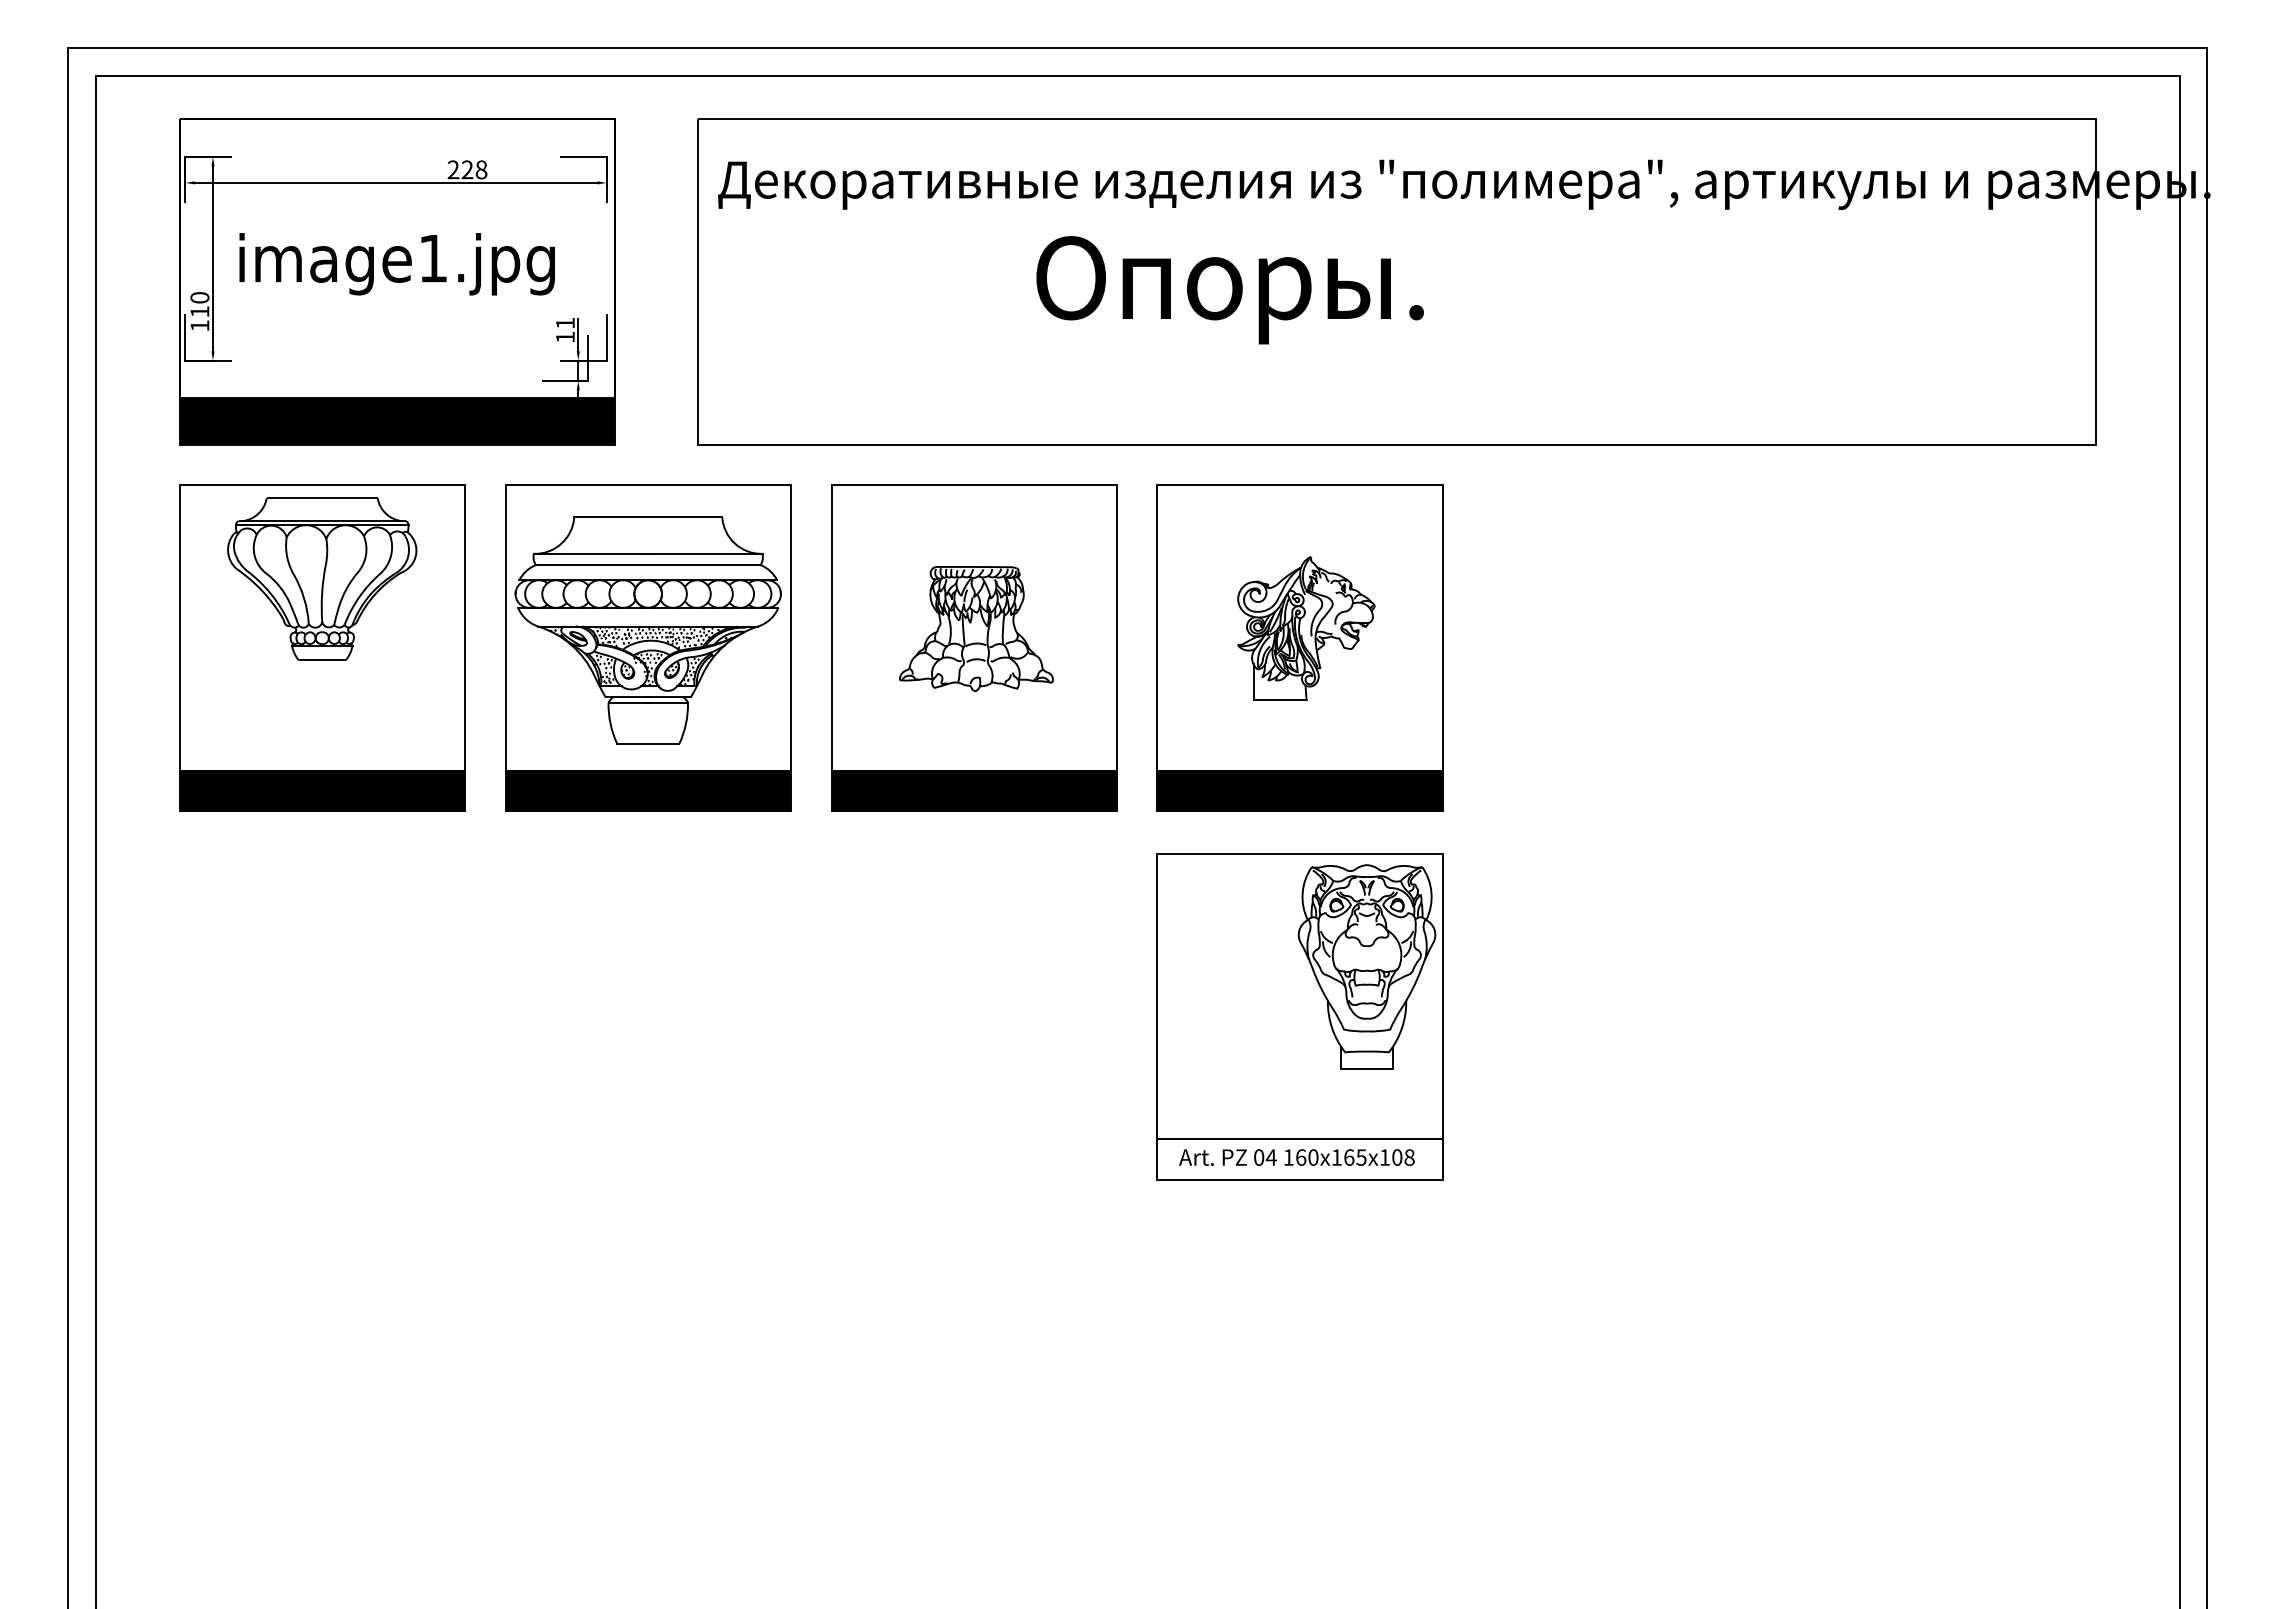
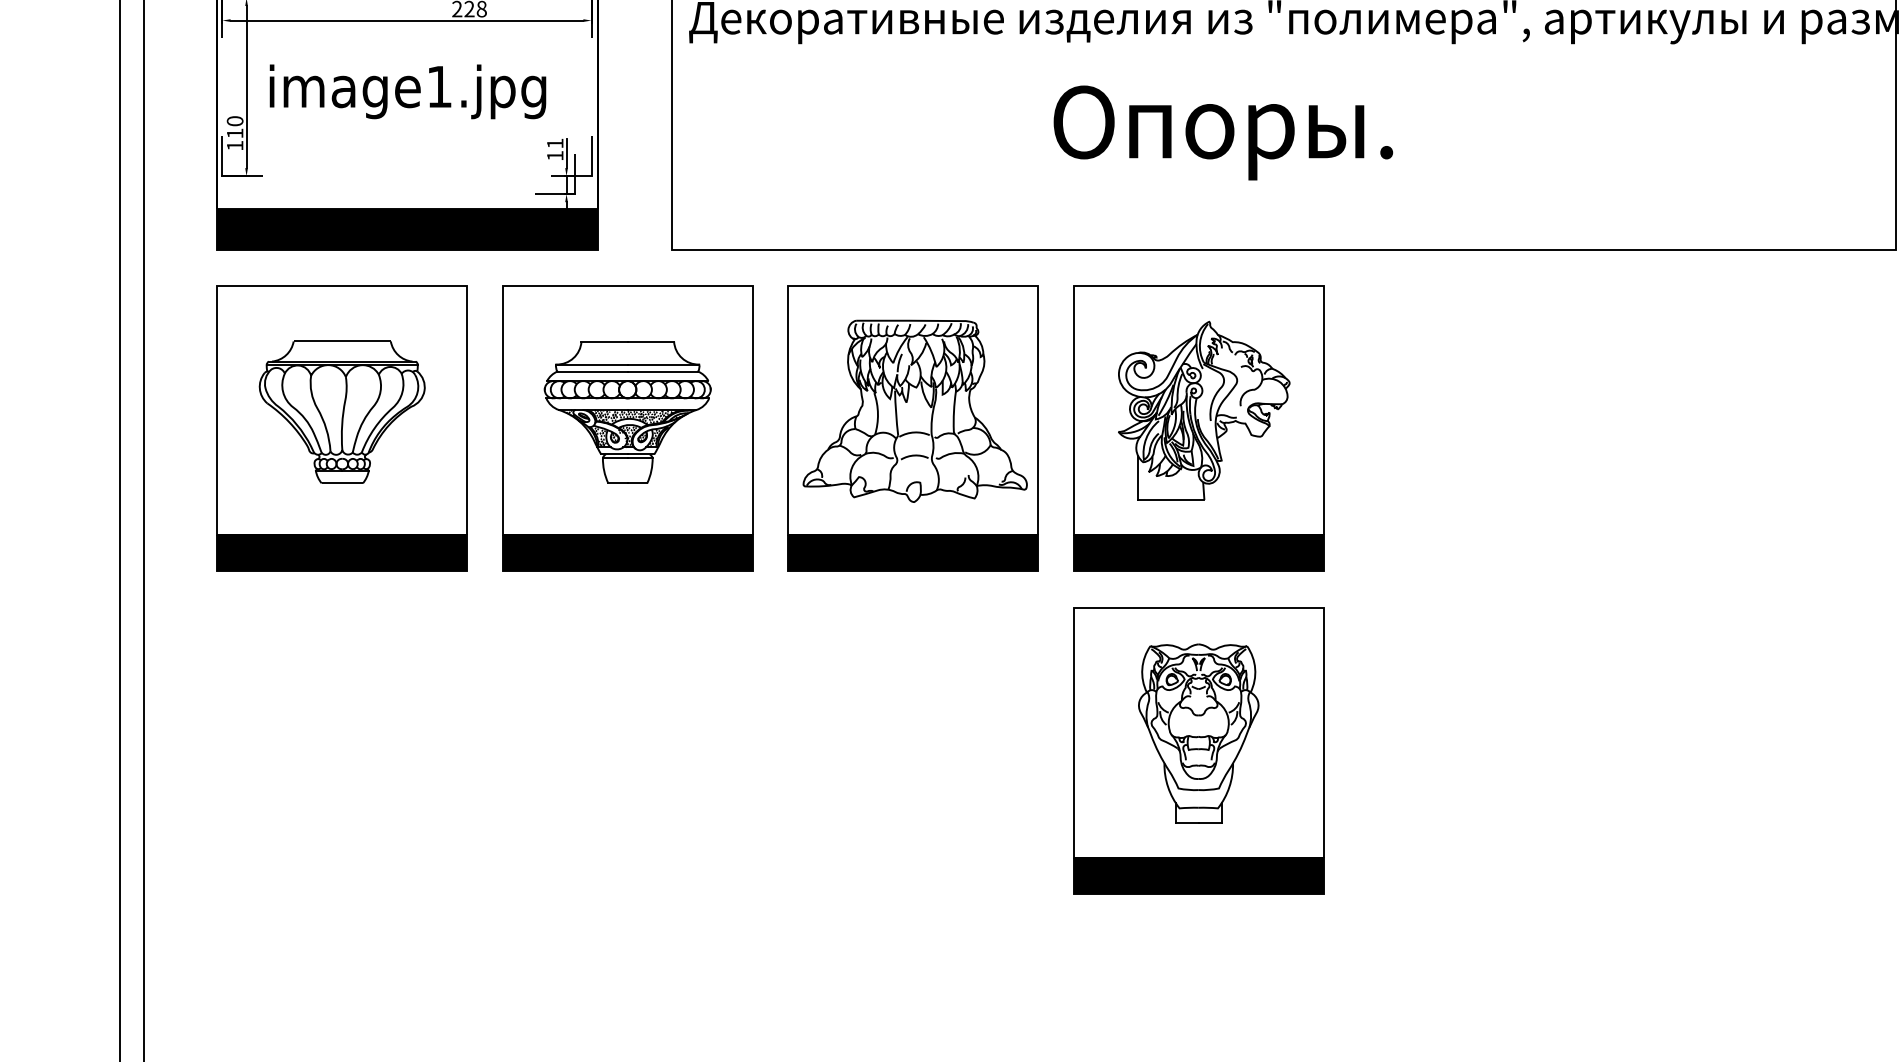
text: (1229, 290) -> (1222, 133), moved
part: (322, 578) -> (342, 411), moved
part: (1306, 627) -> (1204, 410), size x1.43
part: (976, 628) -> (915, 410), size x1.67
part: (647, 629) -> (627, 411), size x0.71
part: (1366, 966) -> (1198, 733), moved
fill: (1299, 1158) -> (1198, 875), added

